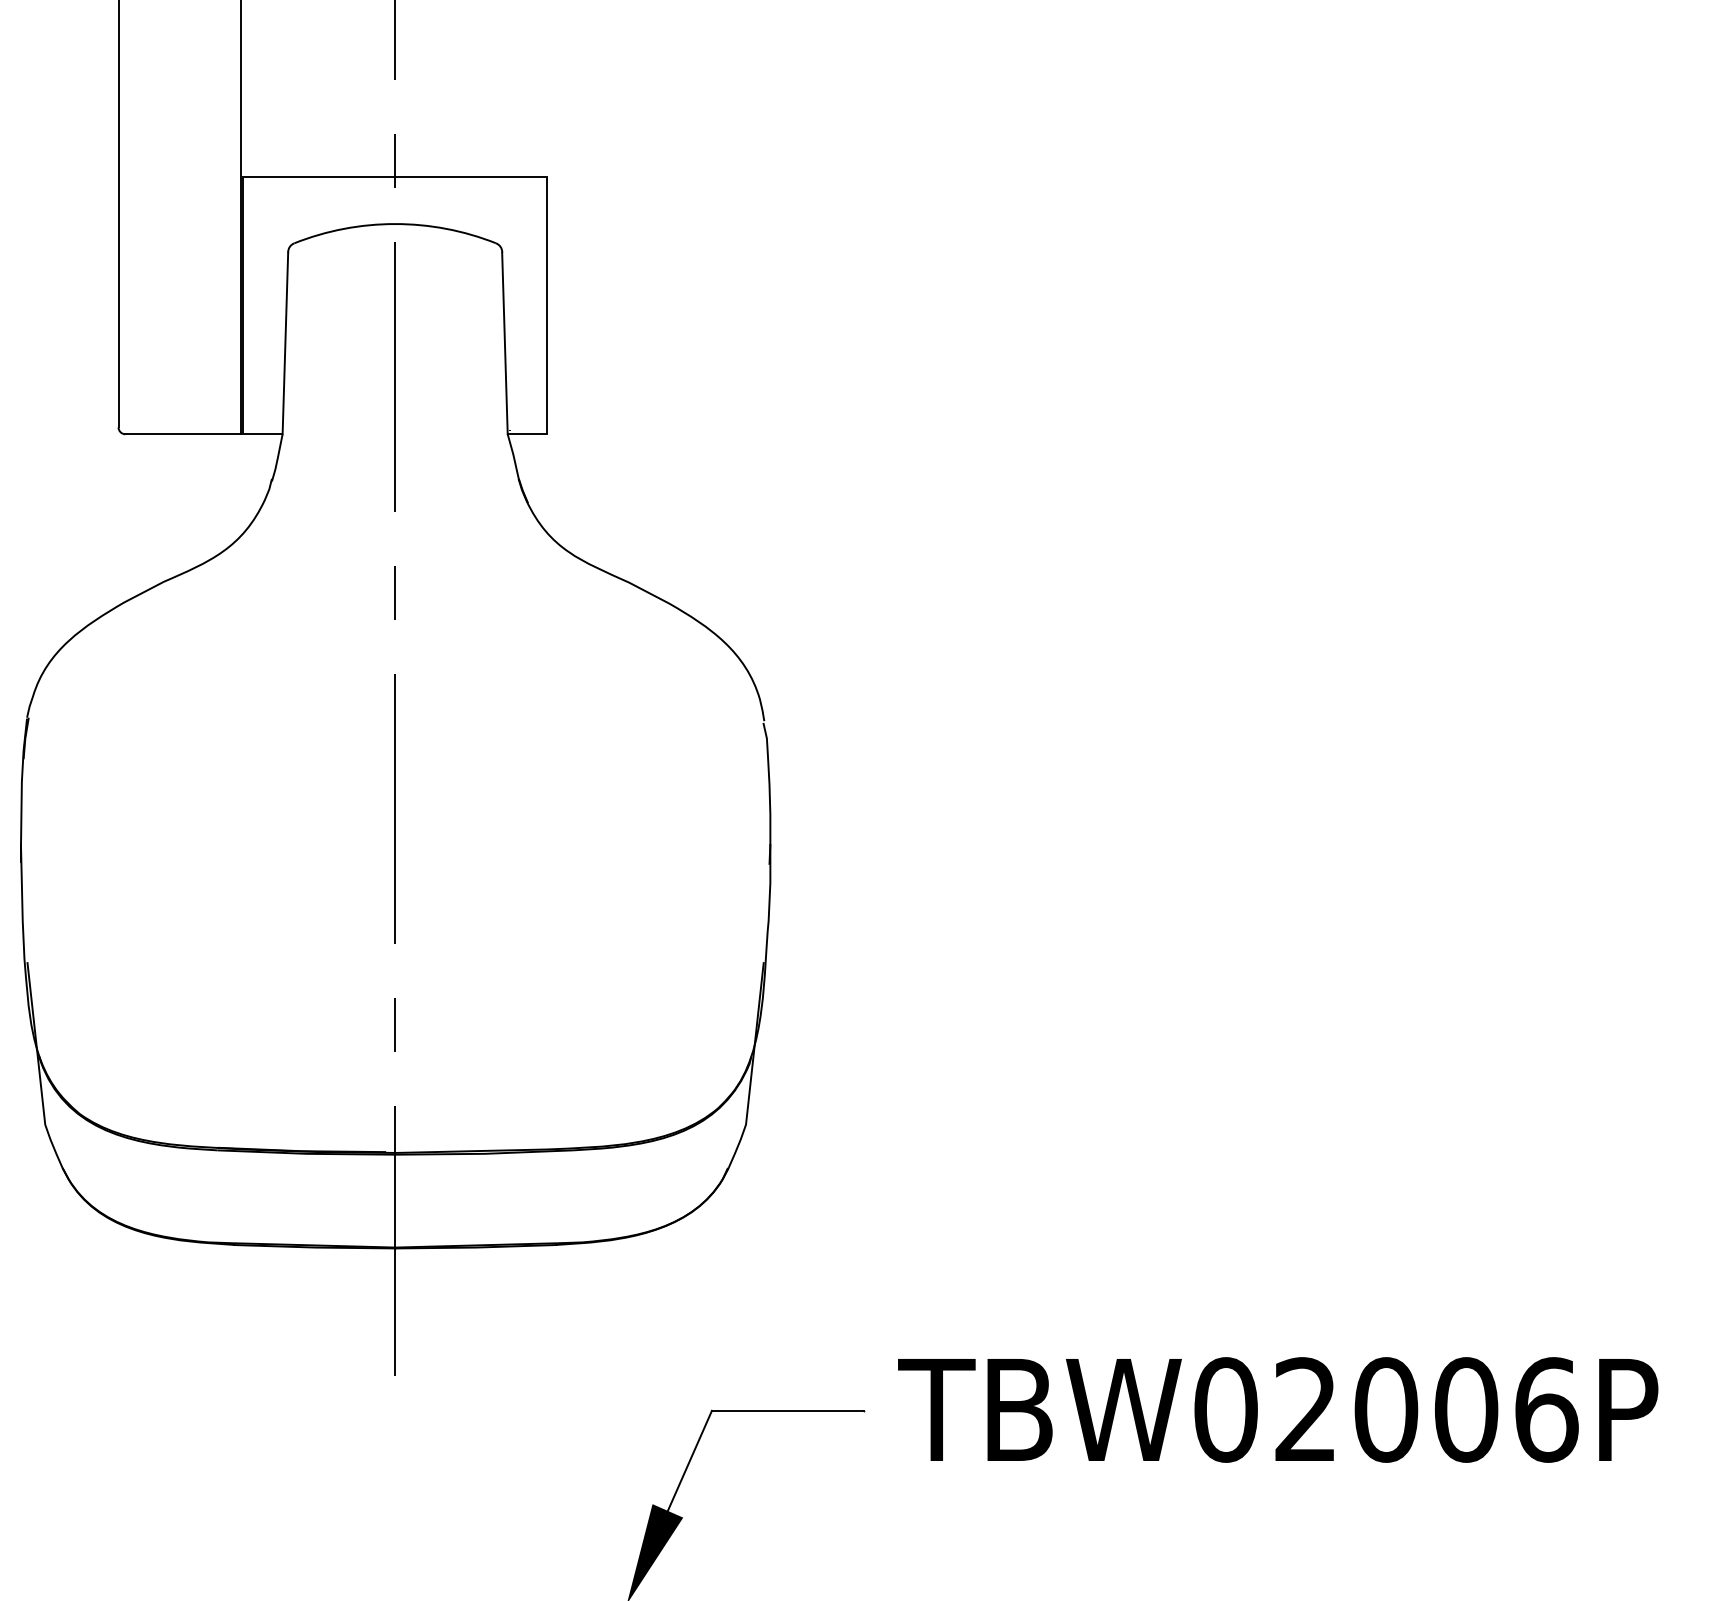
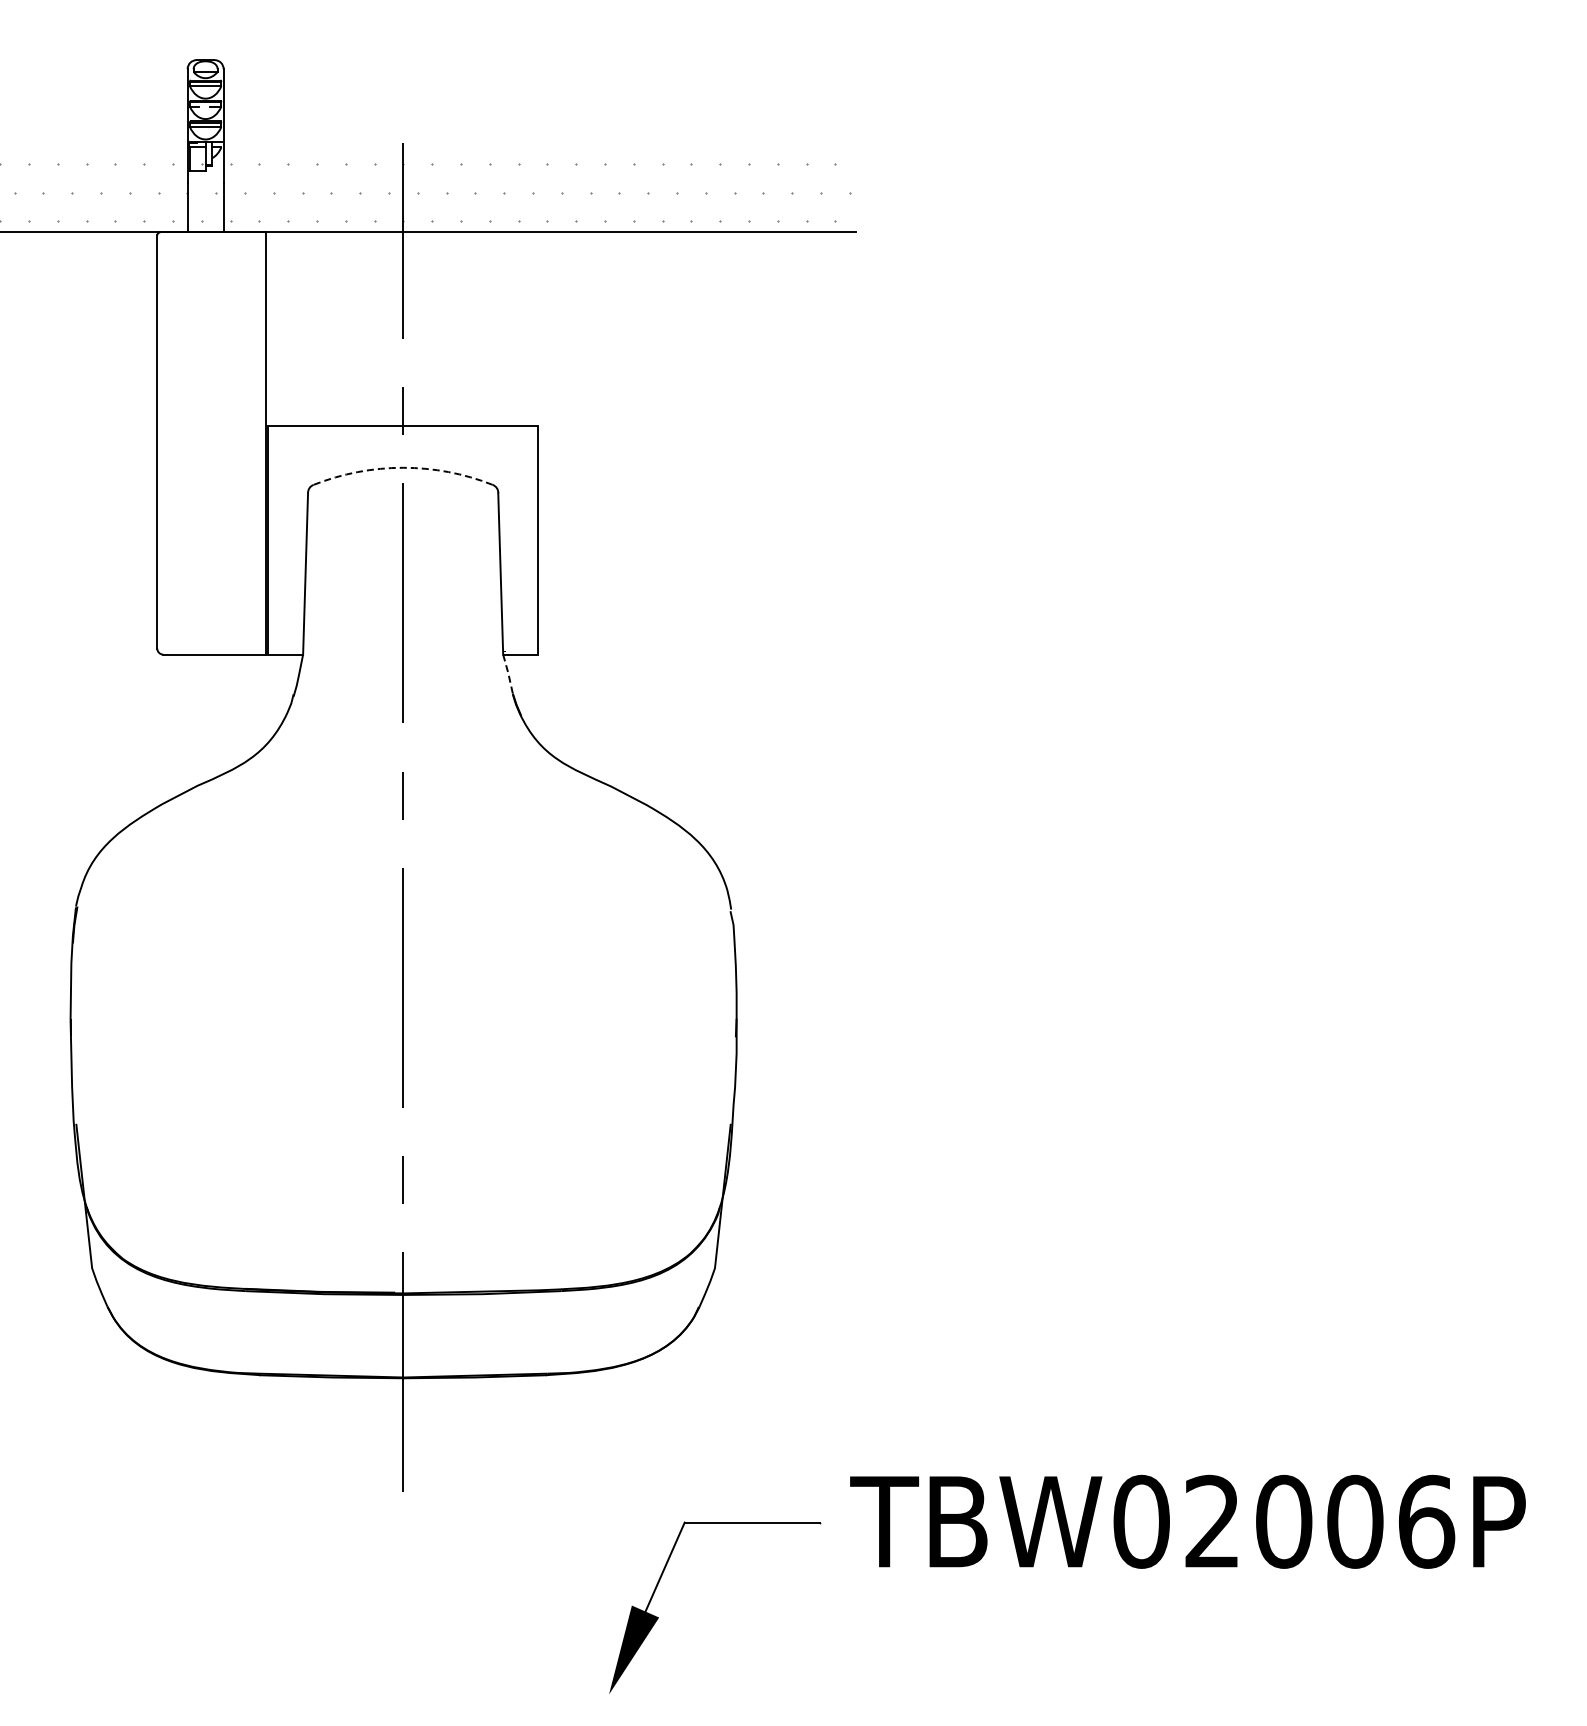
arc: (395, 223) -> (403, 467), solid -> dashed
line: (513, 455) -> (508, 673), solid -> dashed

